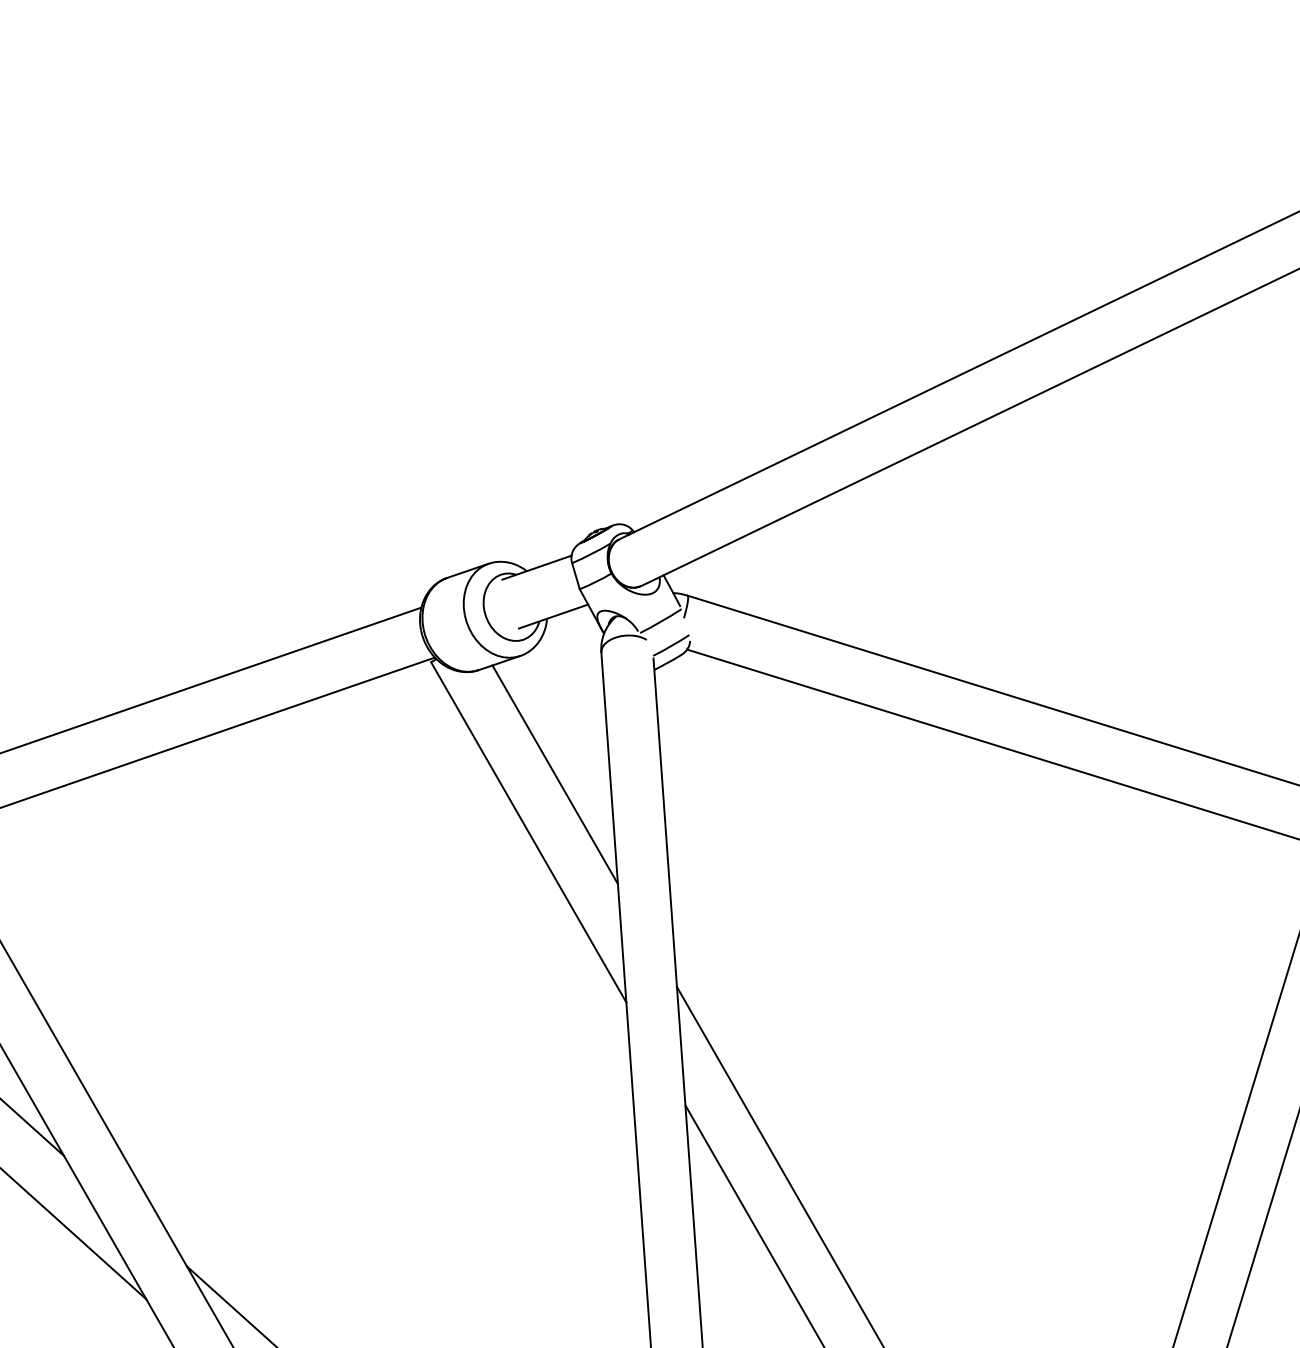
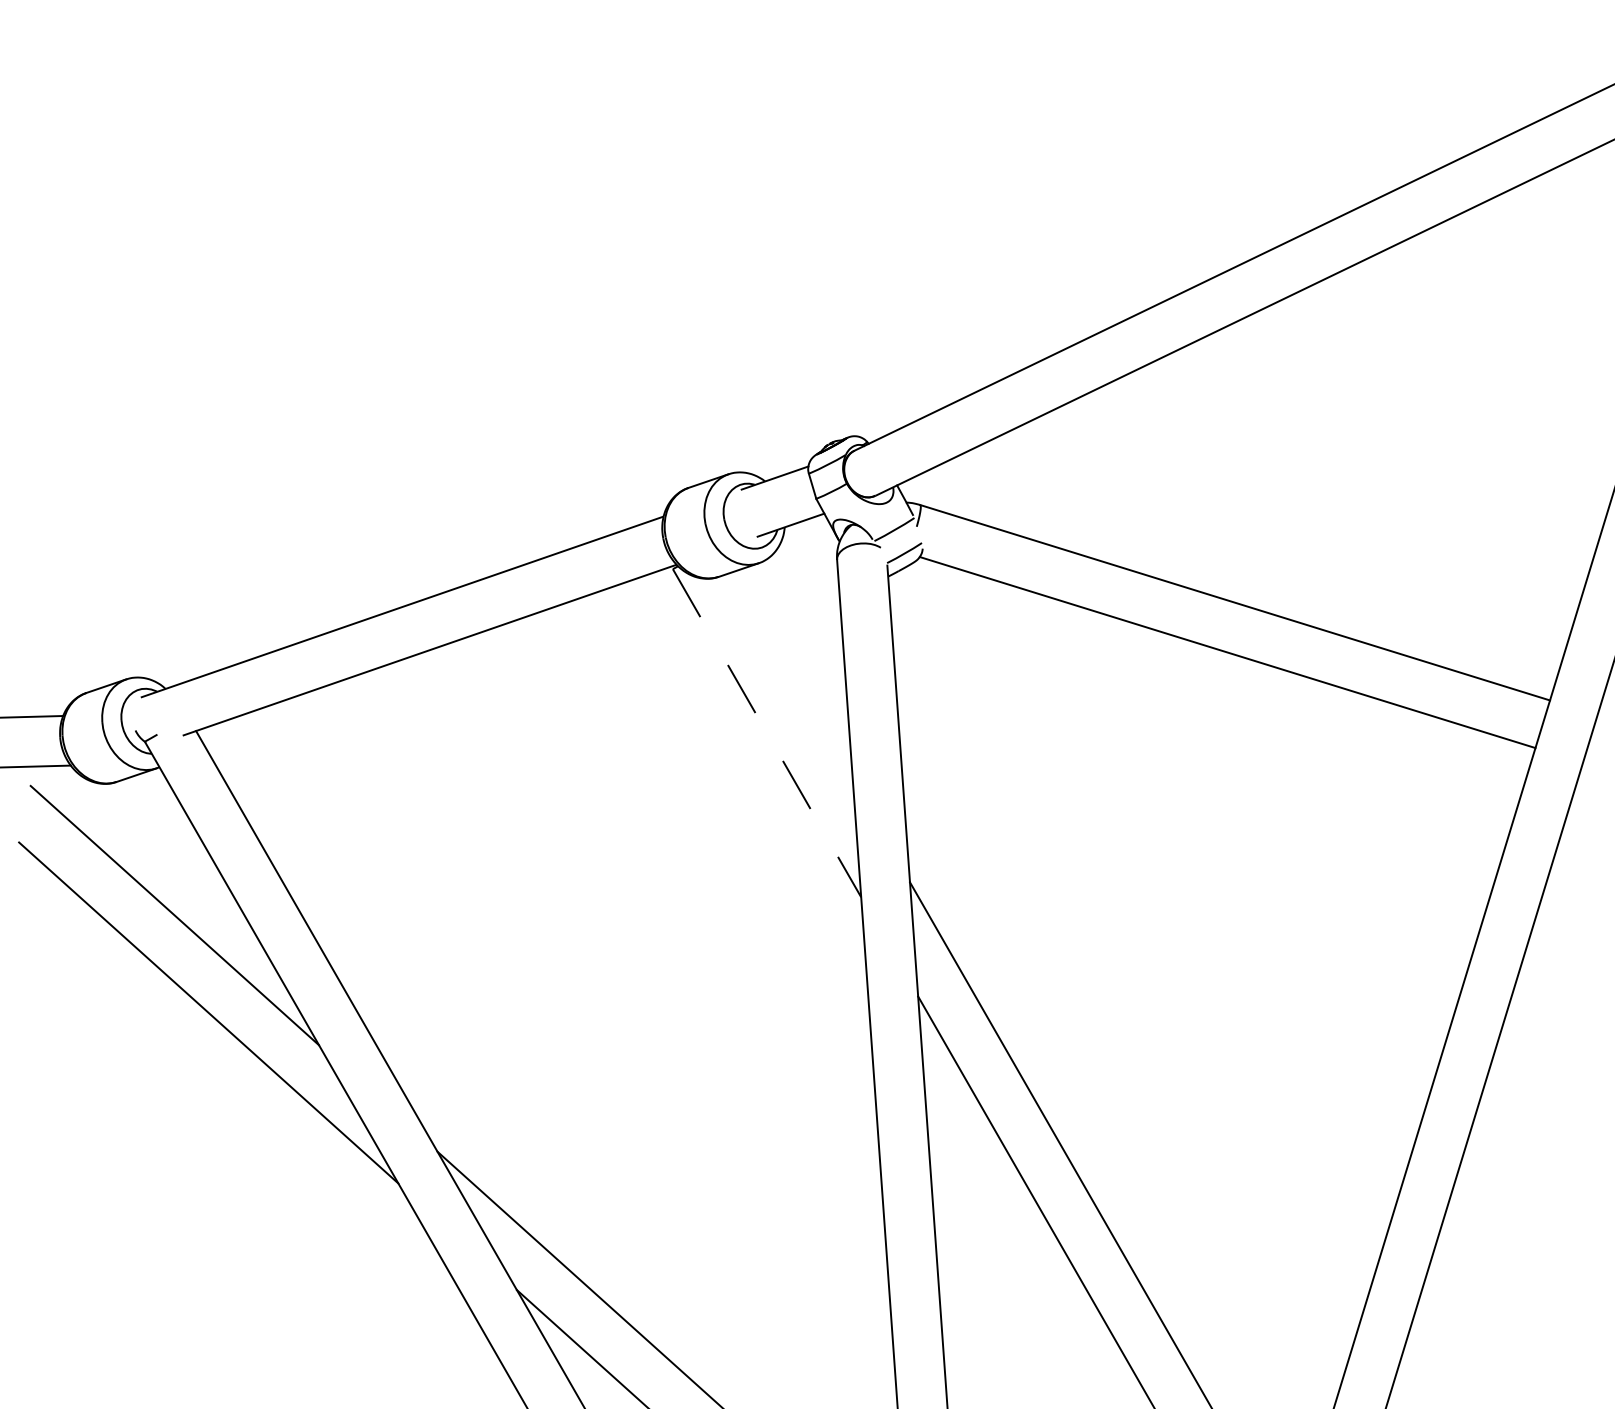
line: (555, 774) -> (792, 677), removed
line: (529, 832) -> (767, 733), solid -> dashed

